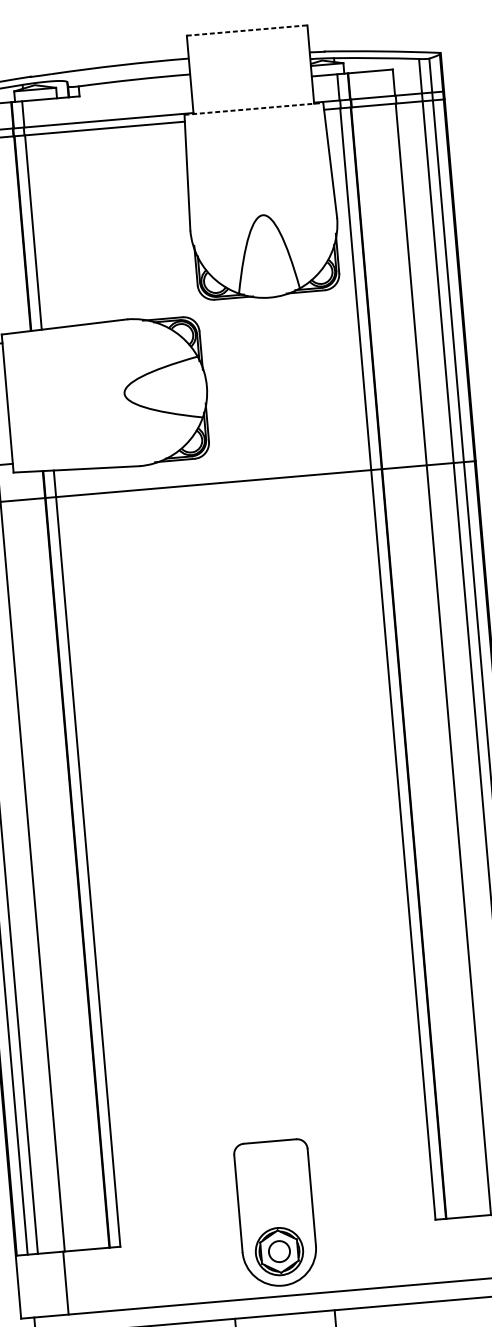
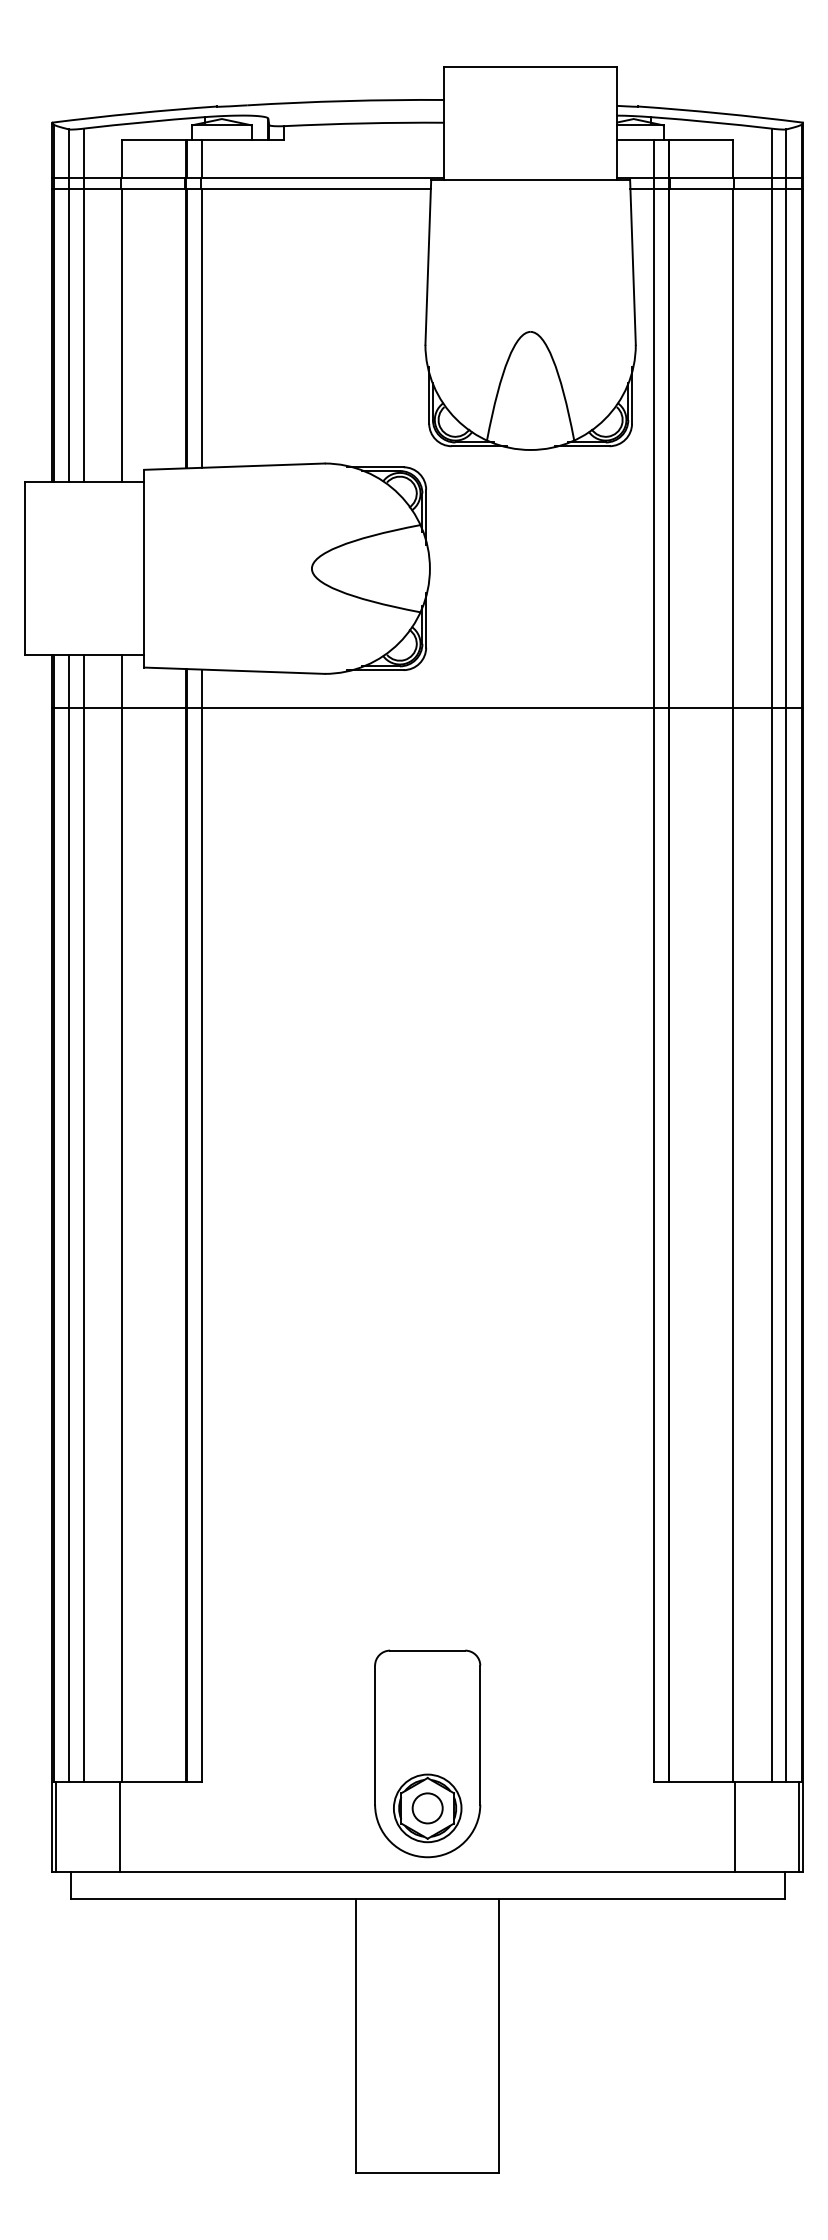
line: (247, 30) -> (531, 67), dashed -> solid
line: (254, 108) -> (531, 179), dashed -> solid
line: (21, 1287) -> (56, 1827), added

